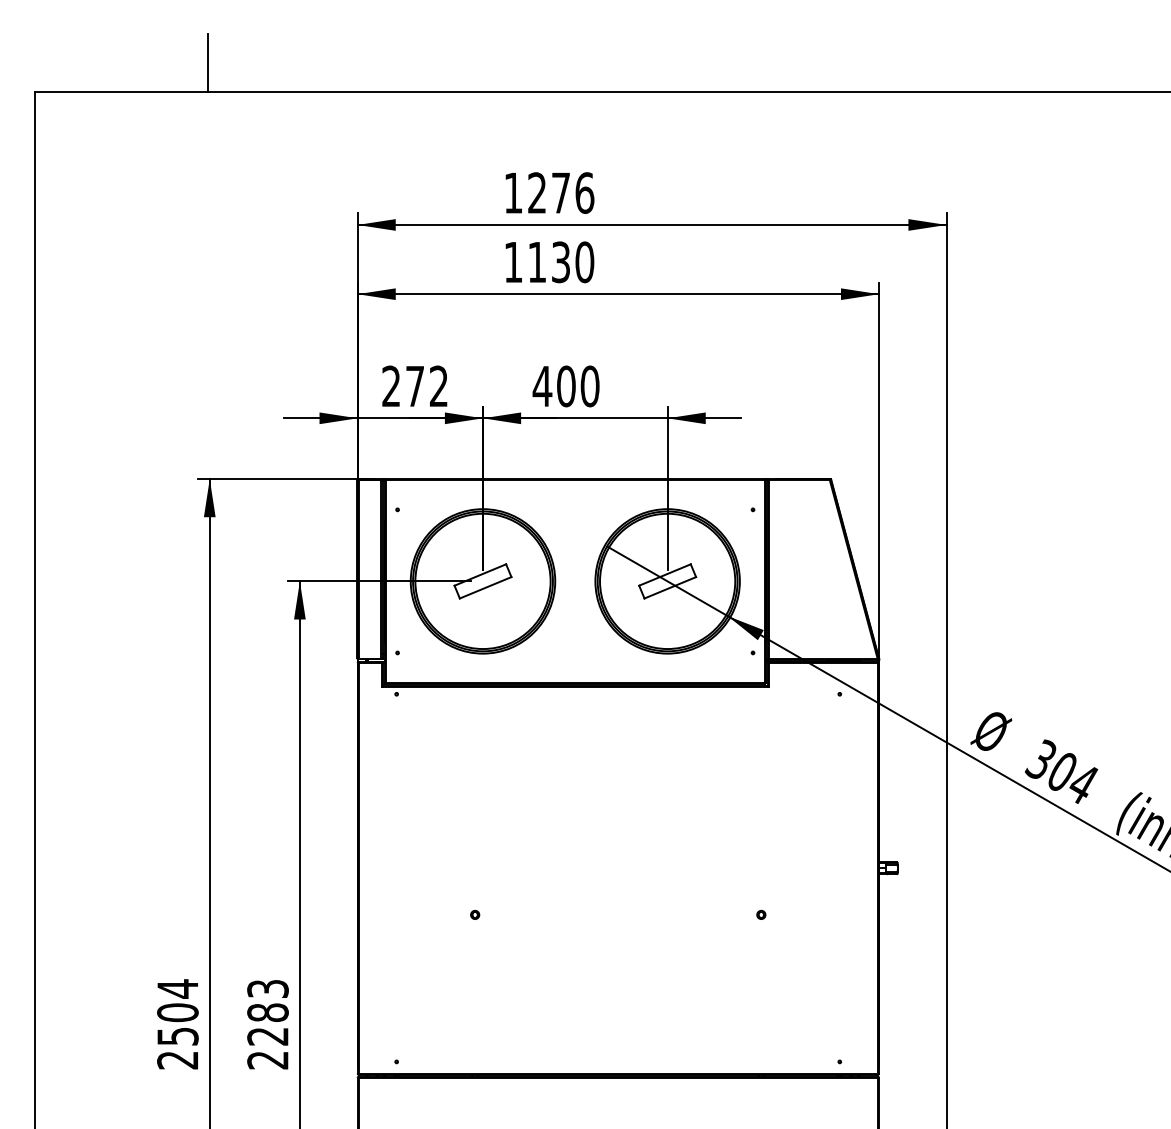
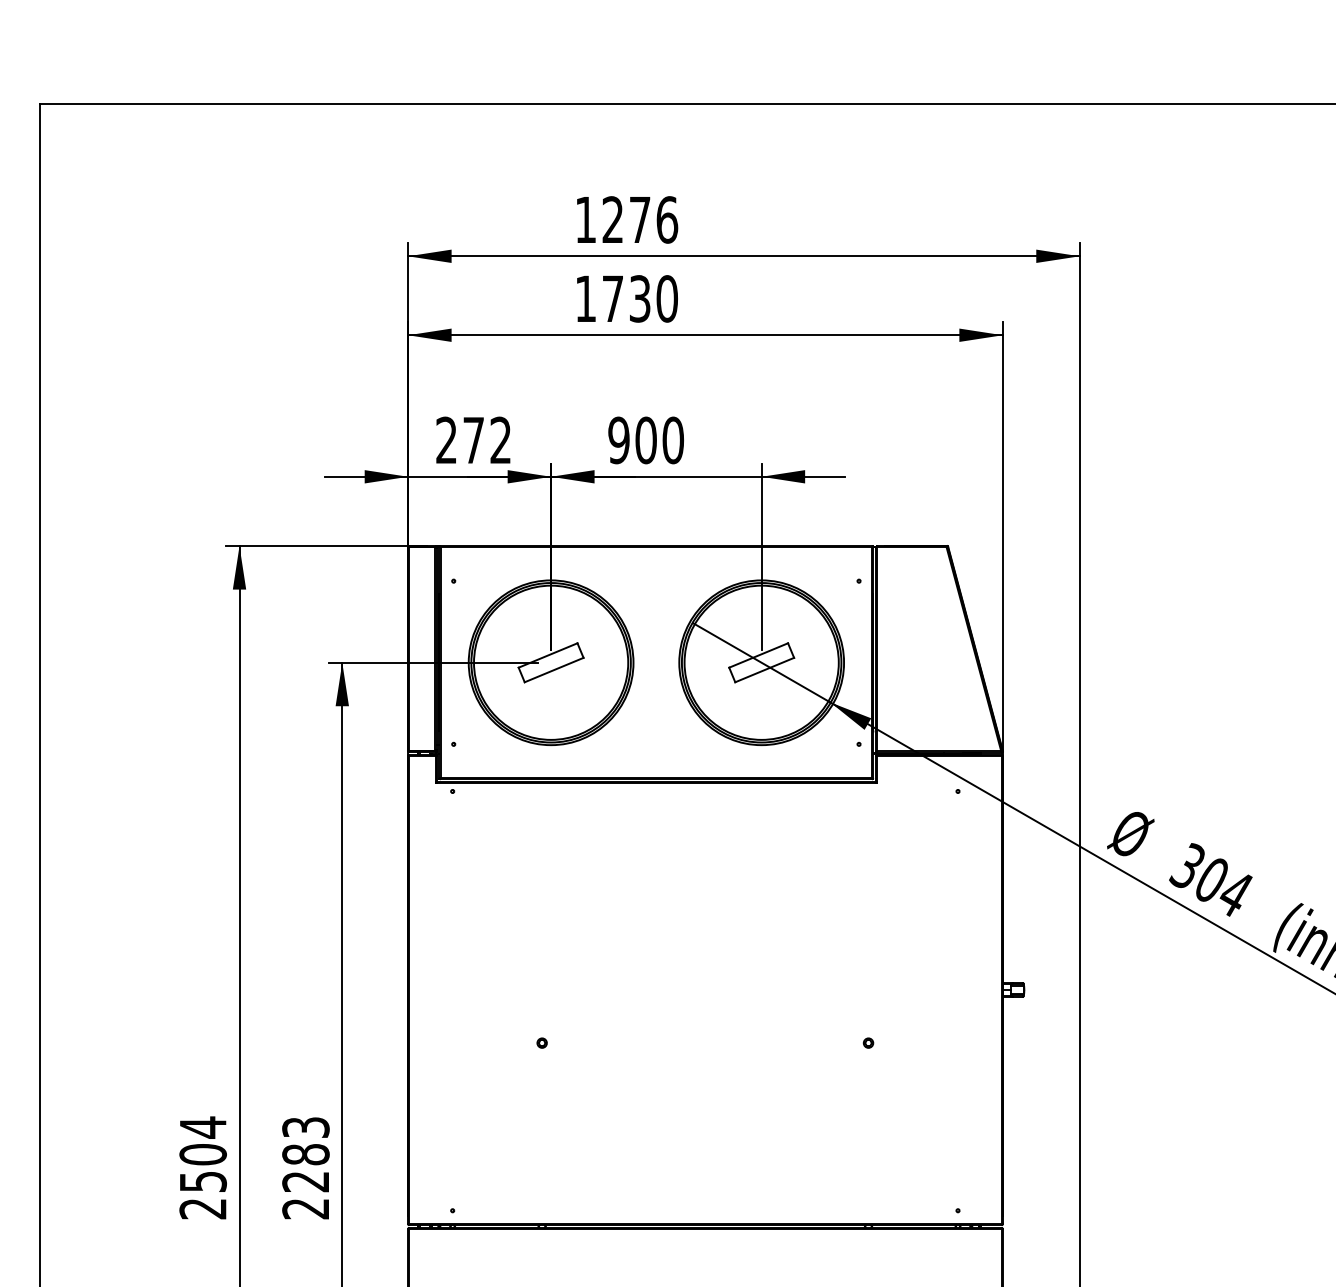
line: (207, 62) -> (237, 71), removed
text: (536, 261) -> (612, 298), 1130 -> 1730
text: (542, 386) -> (618, 440), 400 -> 900

